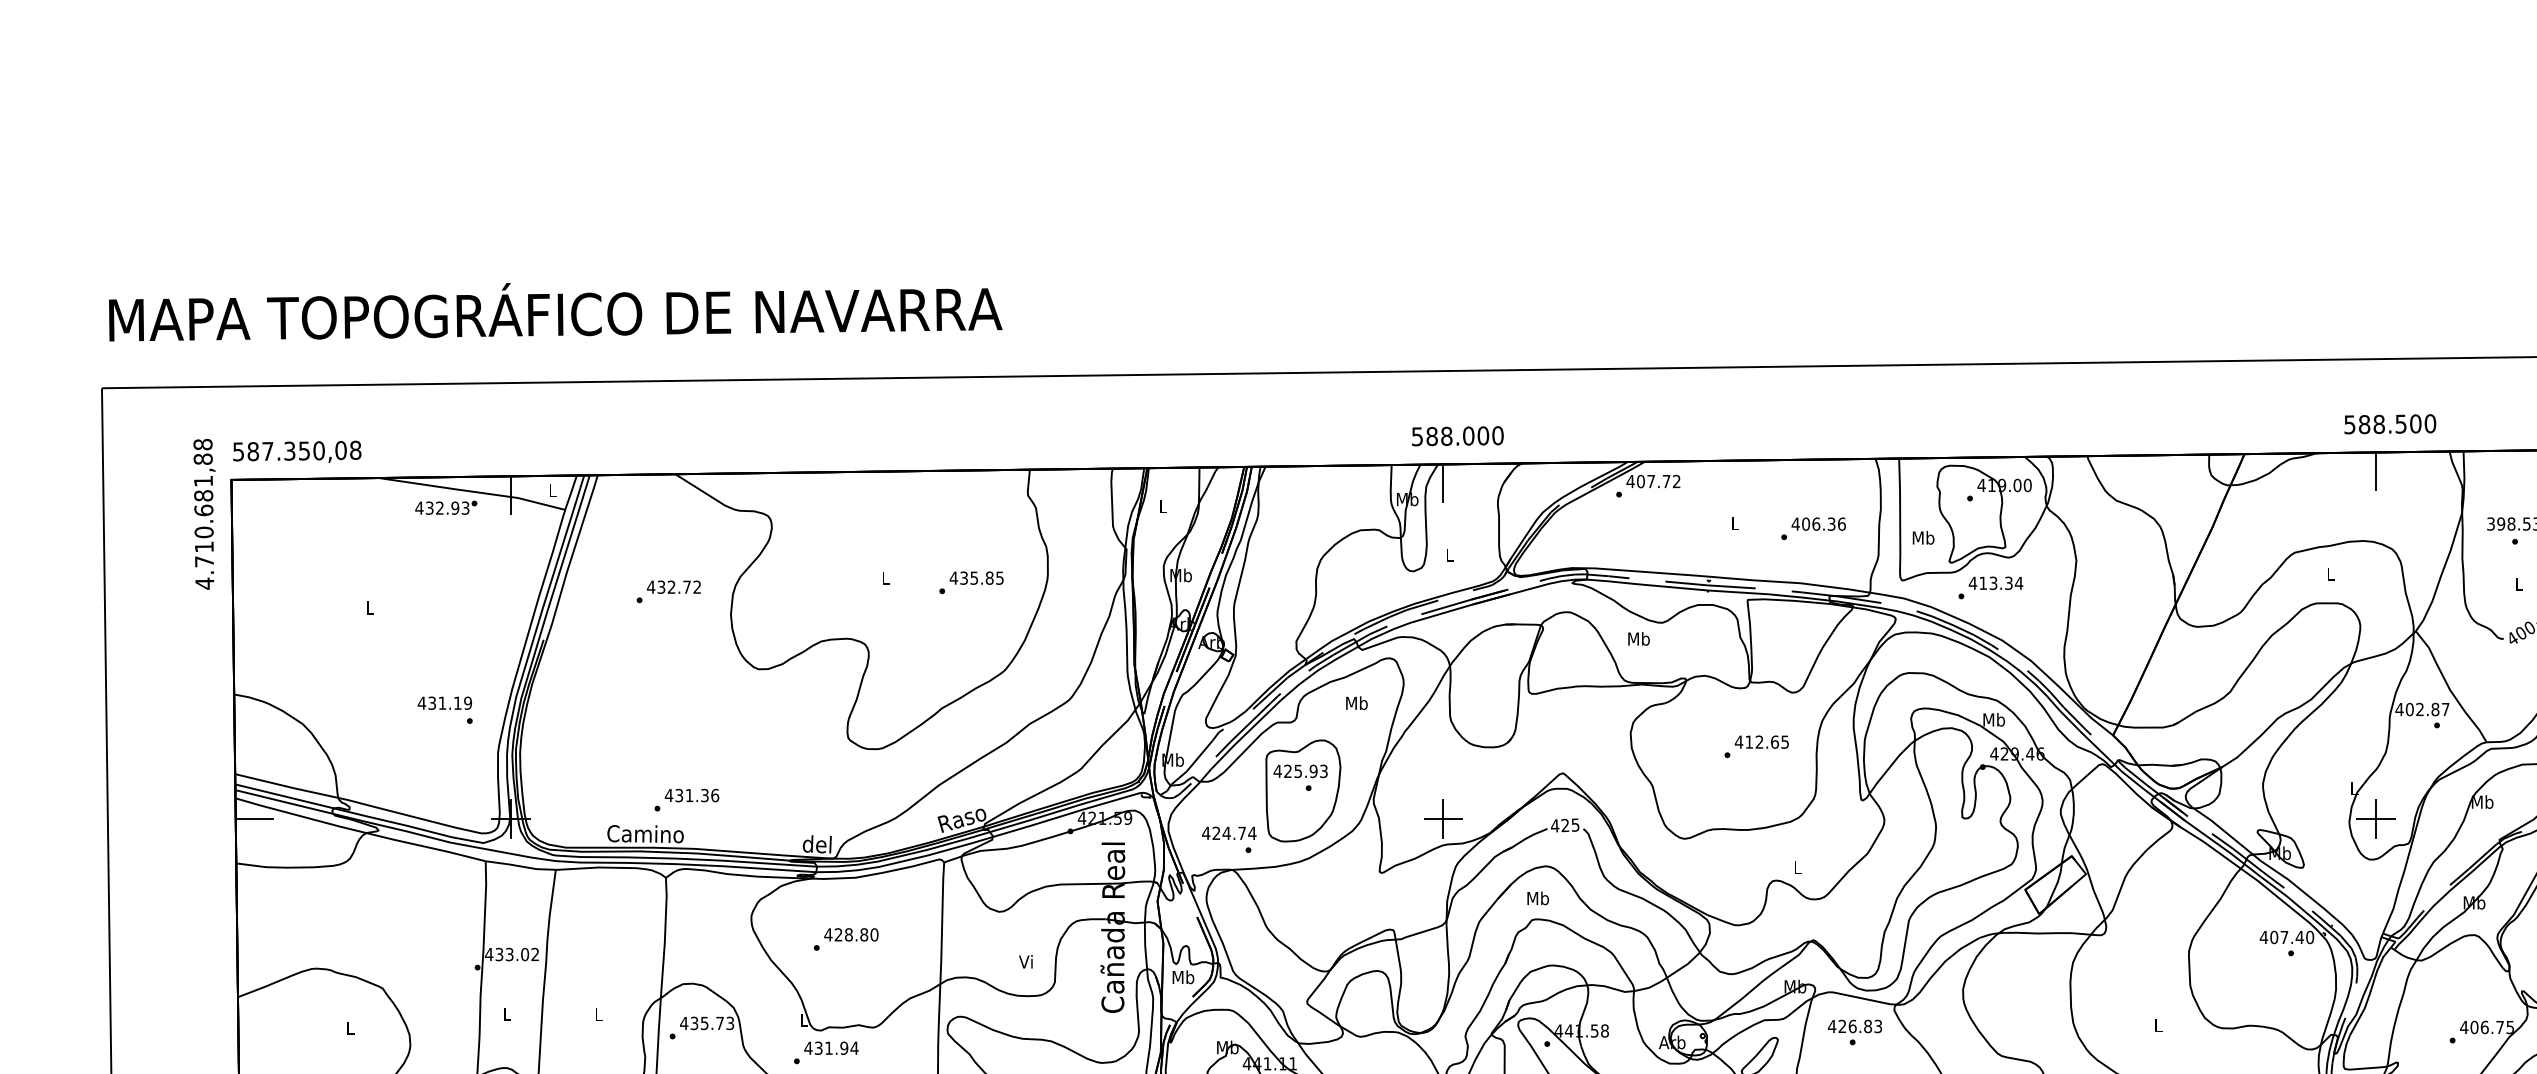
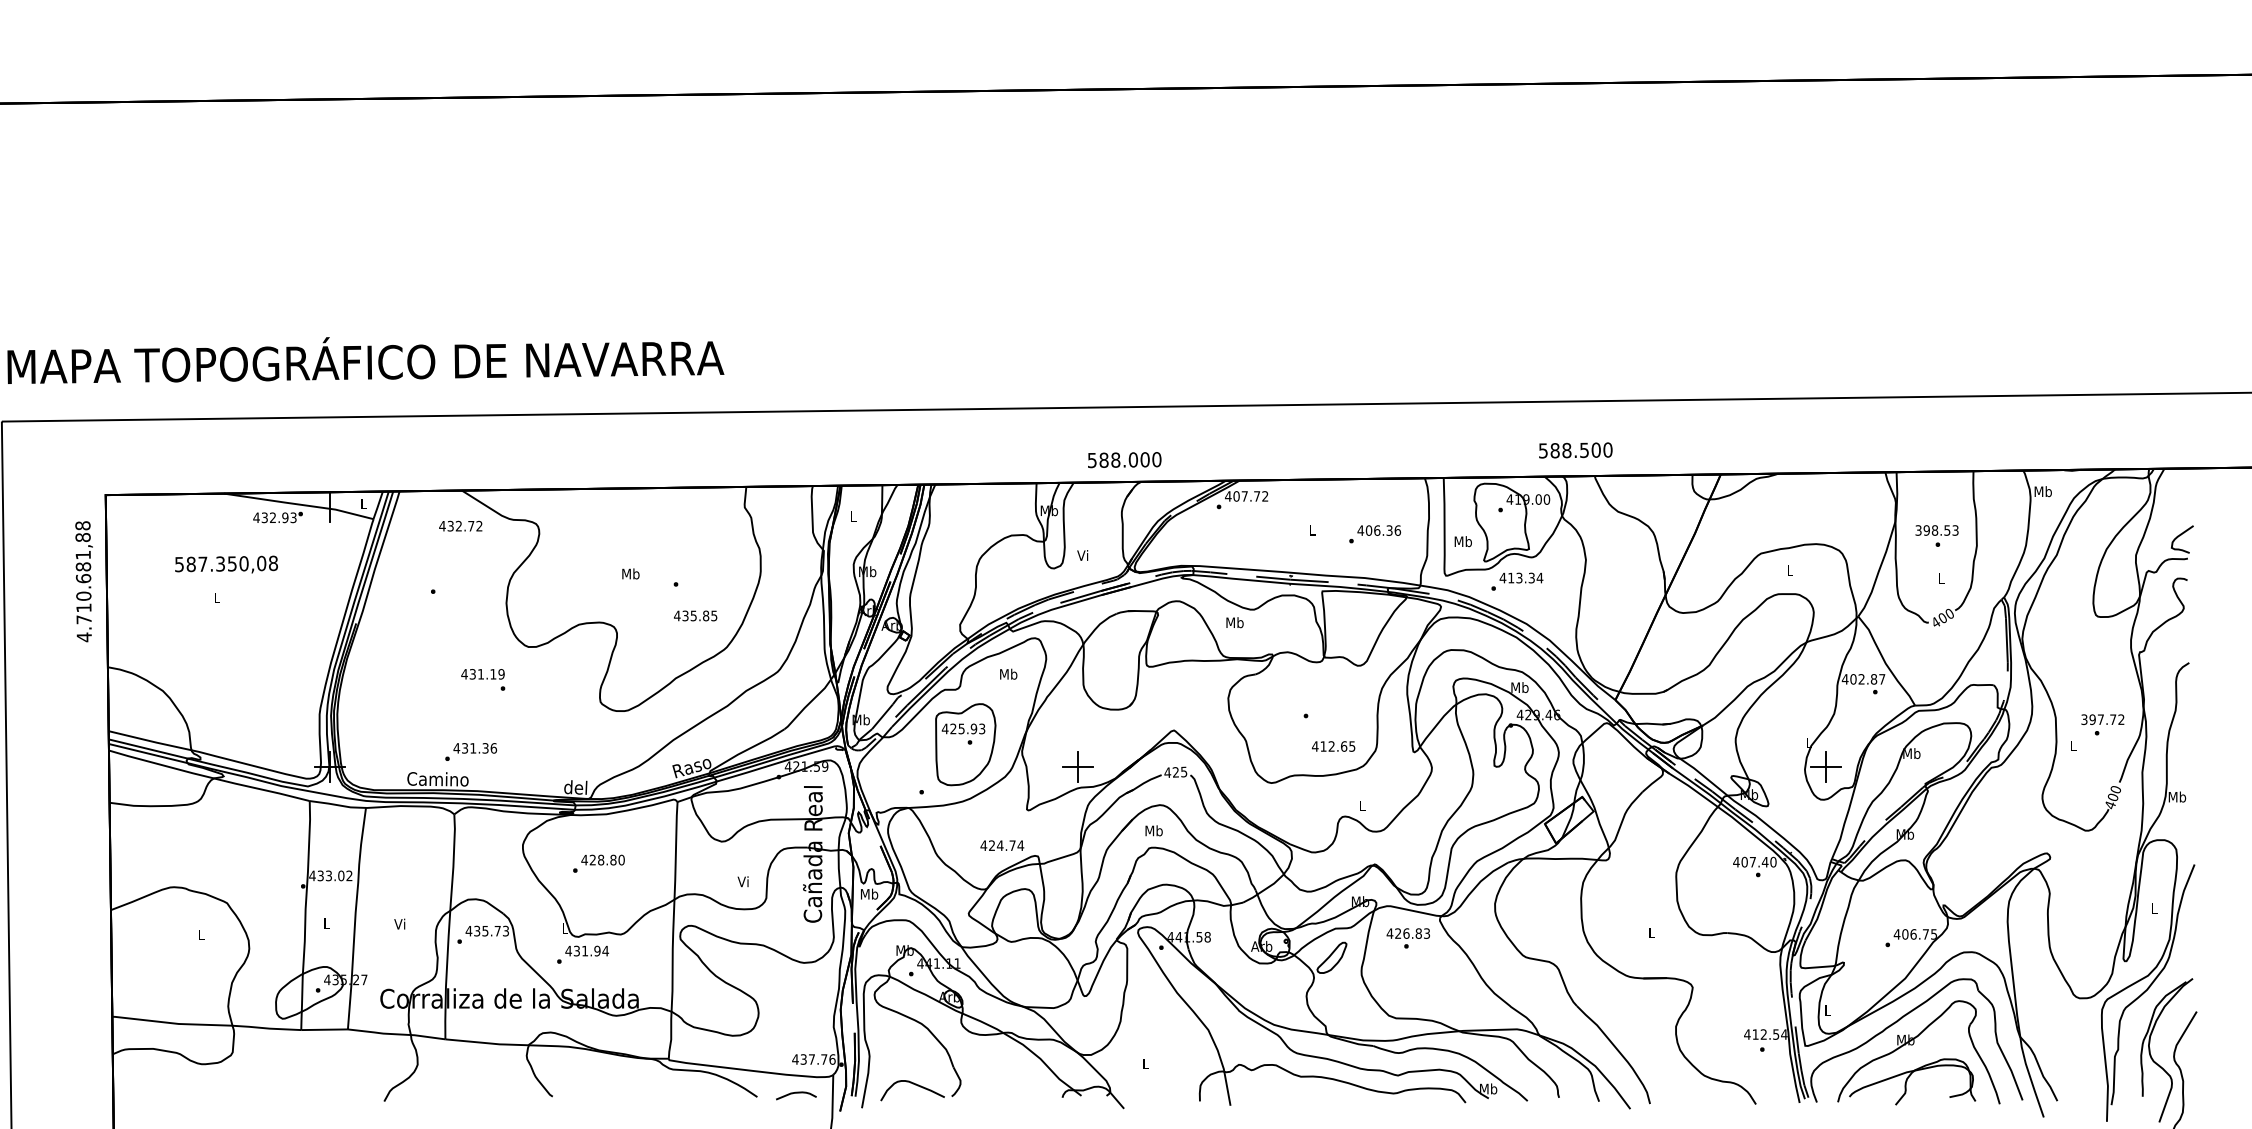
text: (2389, 424) -> (1575, 450), moved
text: (1457, 436) -> (1124, 460), moved
text: (297, 451) -> (226, 564), moved
line: (2376, 471) -> (1826, 488), removed
line: (1443, 482) -> (1078, 497), removed
text: (203, 514) -> (83, 581), moved
text: (1448, 555) -> (1082, 555), L -> Vi
text: (885, 577) -> (630, 573), L -> Mb
text: (976, 577) -> (695, 615), moved
text: (673, 586) -> (460, 525), moved
text: (445, 709) -> (483, 679), moved
text: (1761, 742) -> (1333, 746), moved
line: (254, 819) -> (124, 767), removed
text: (1229, 833) -> (1002, 845), moved
text: (597, 1013) -> (399, 923), L -> Vi

